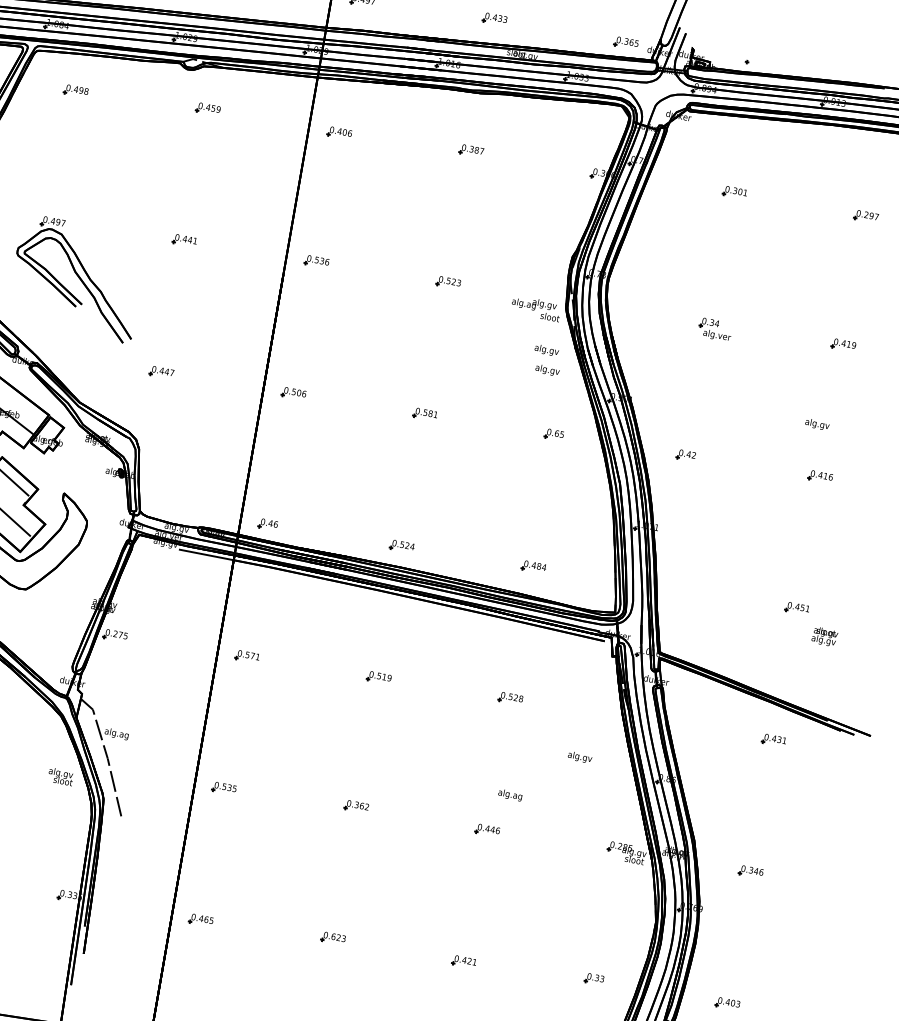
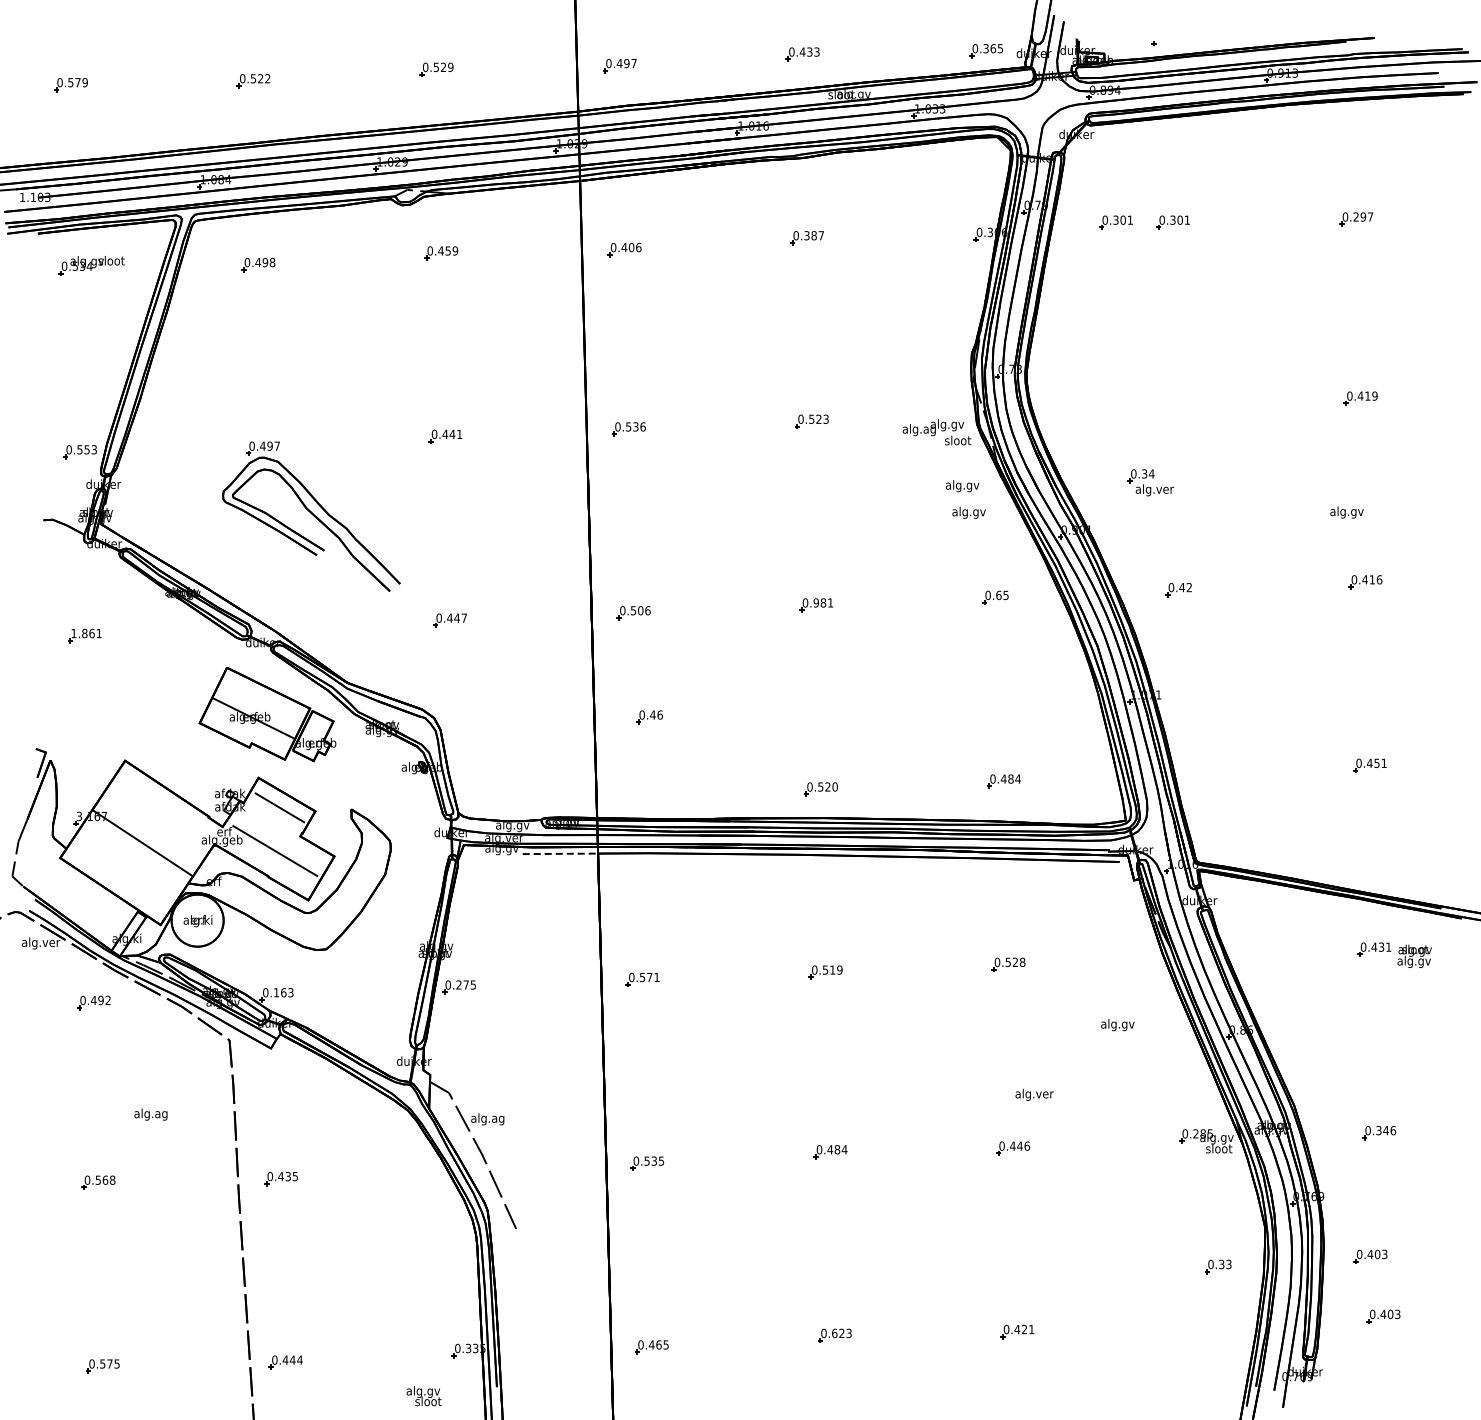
part: (693, 184) -> (1115, 222), added
part: (715, 329) -> (1150, 482), moved
text: (425, 412) -> (816, 602), 0.581 -> 0.981
part: (267, 524) -> (649, 717), moved
text: (412, 546) -> (834, 786), 0.524 -> 0.520
line: (206, 554) -> (560, 853), solid -> dashed
text: (824, 636) -> (1414, 955), moved
text: (60, 776) -> (423, 1396), moved
text: (510, 794) -> (1034, 1094), alg.ag -> alg.ver
text: (362, 805) -> (837, 1149), 0.362 -> 0.484
part: (727, 958) -> (1370, 1256), added
part: (594, 979) -> (1218, 1266), moved

